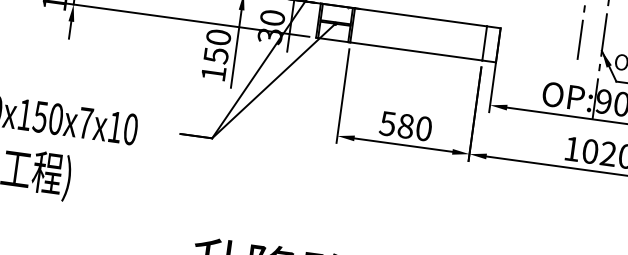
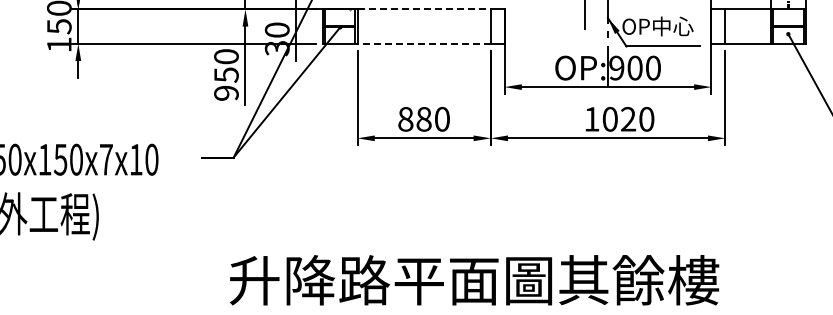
line: (421, 17) -> (424, 9), solid -> dashed
line: (416, 51) -> (424, 43), solid -> dashed
text: (213, 72) -> (226, 92), 150 -> 950
text: (387, 123) -> (405, 119), 580 -> 880

